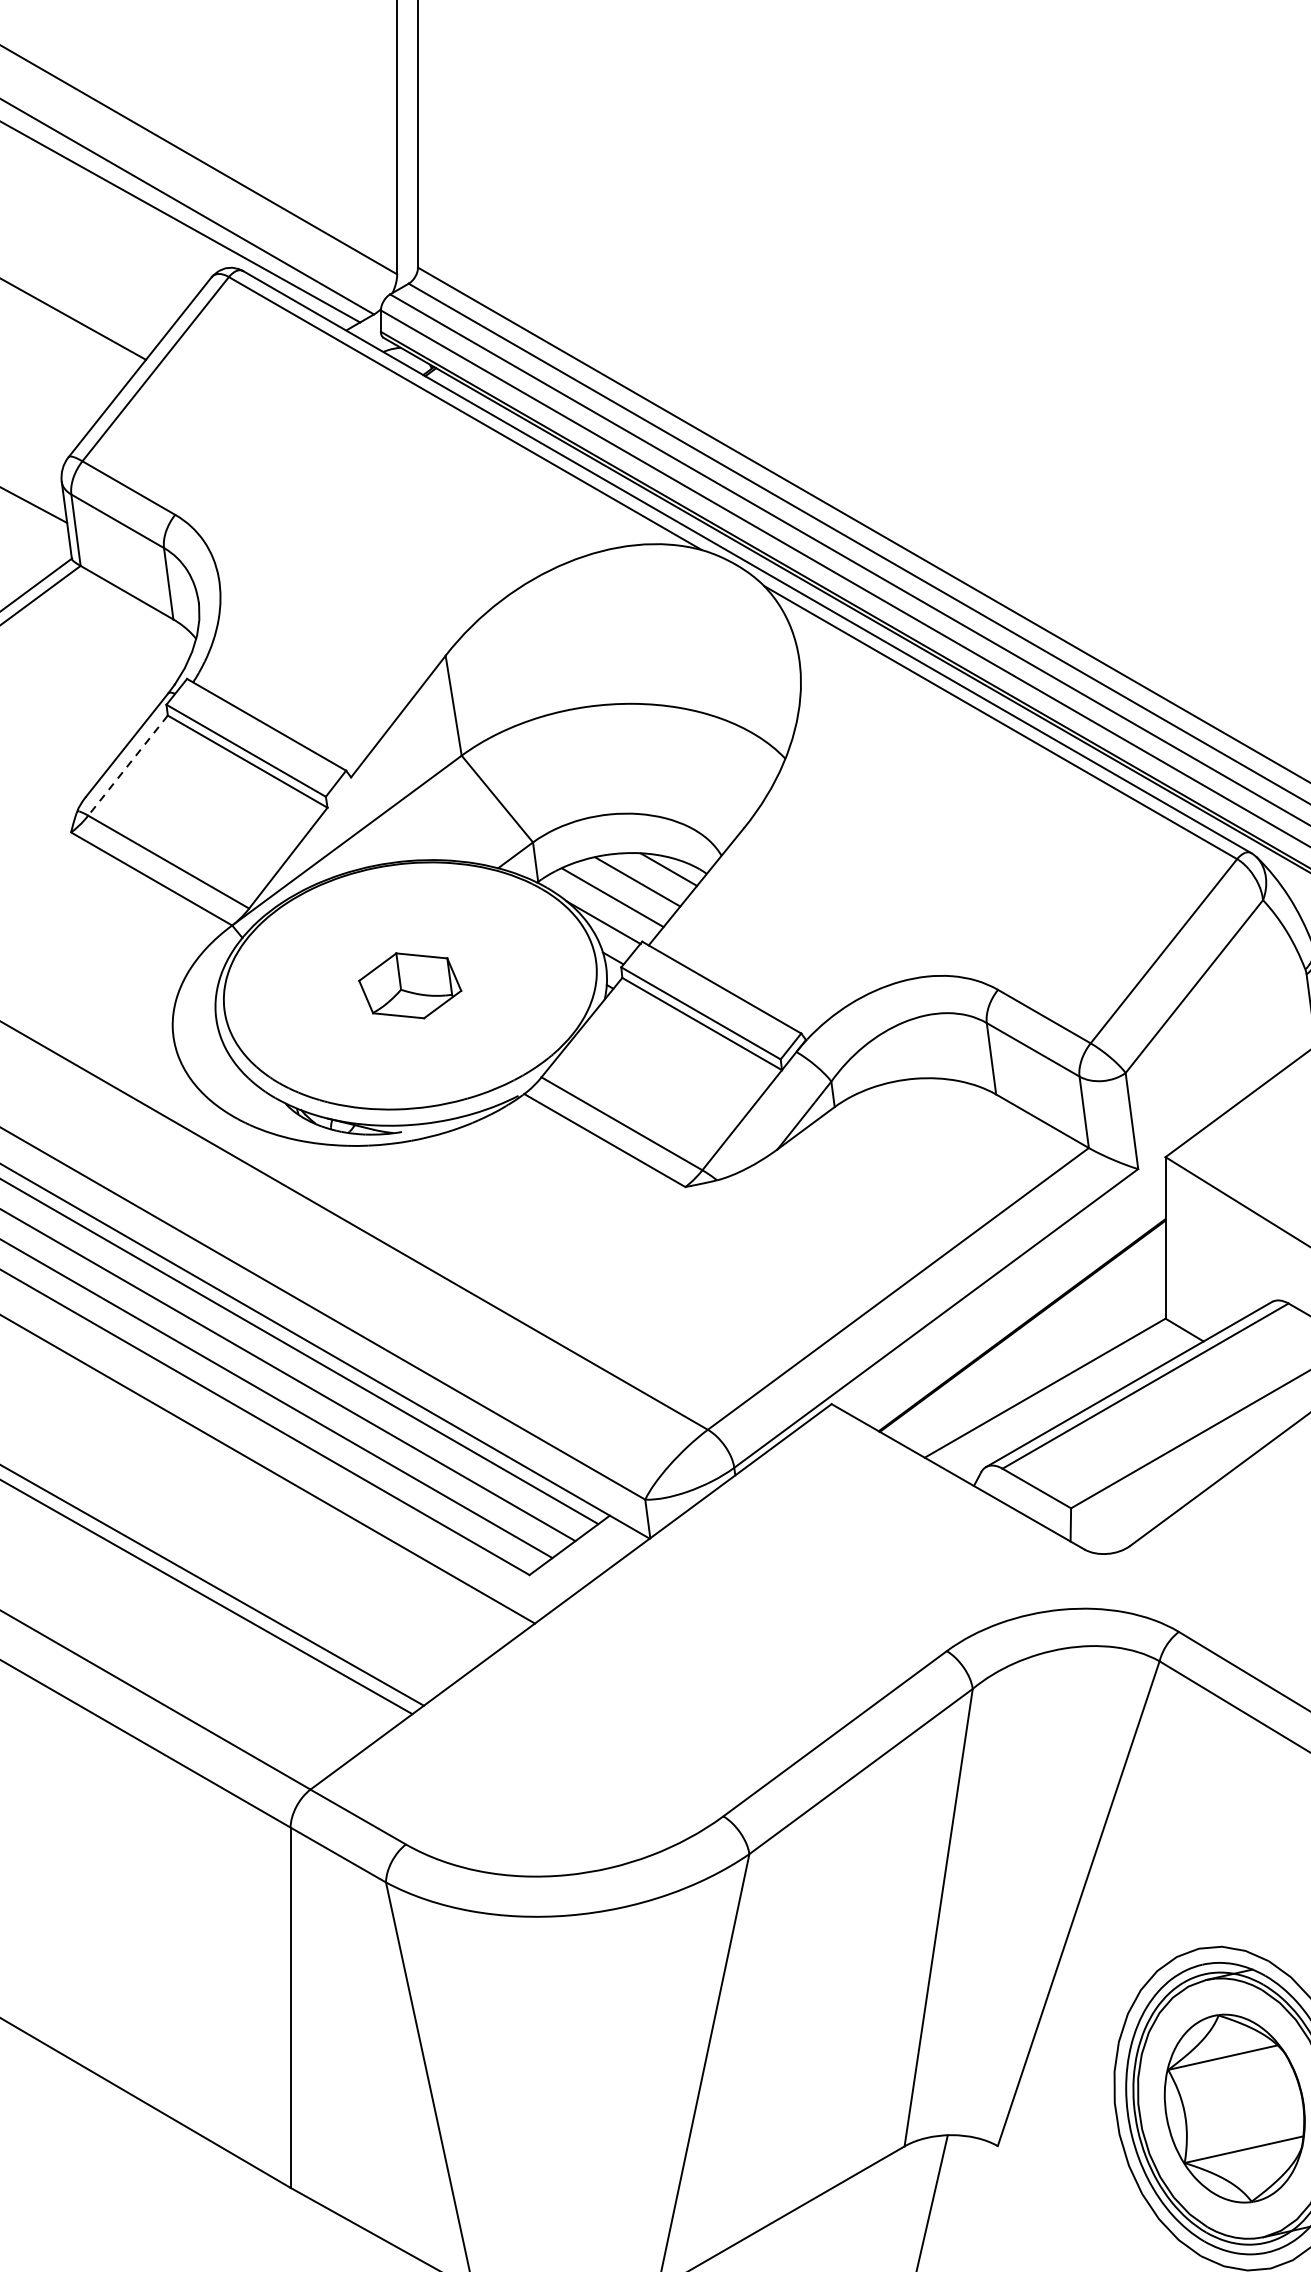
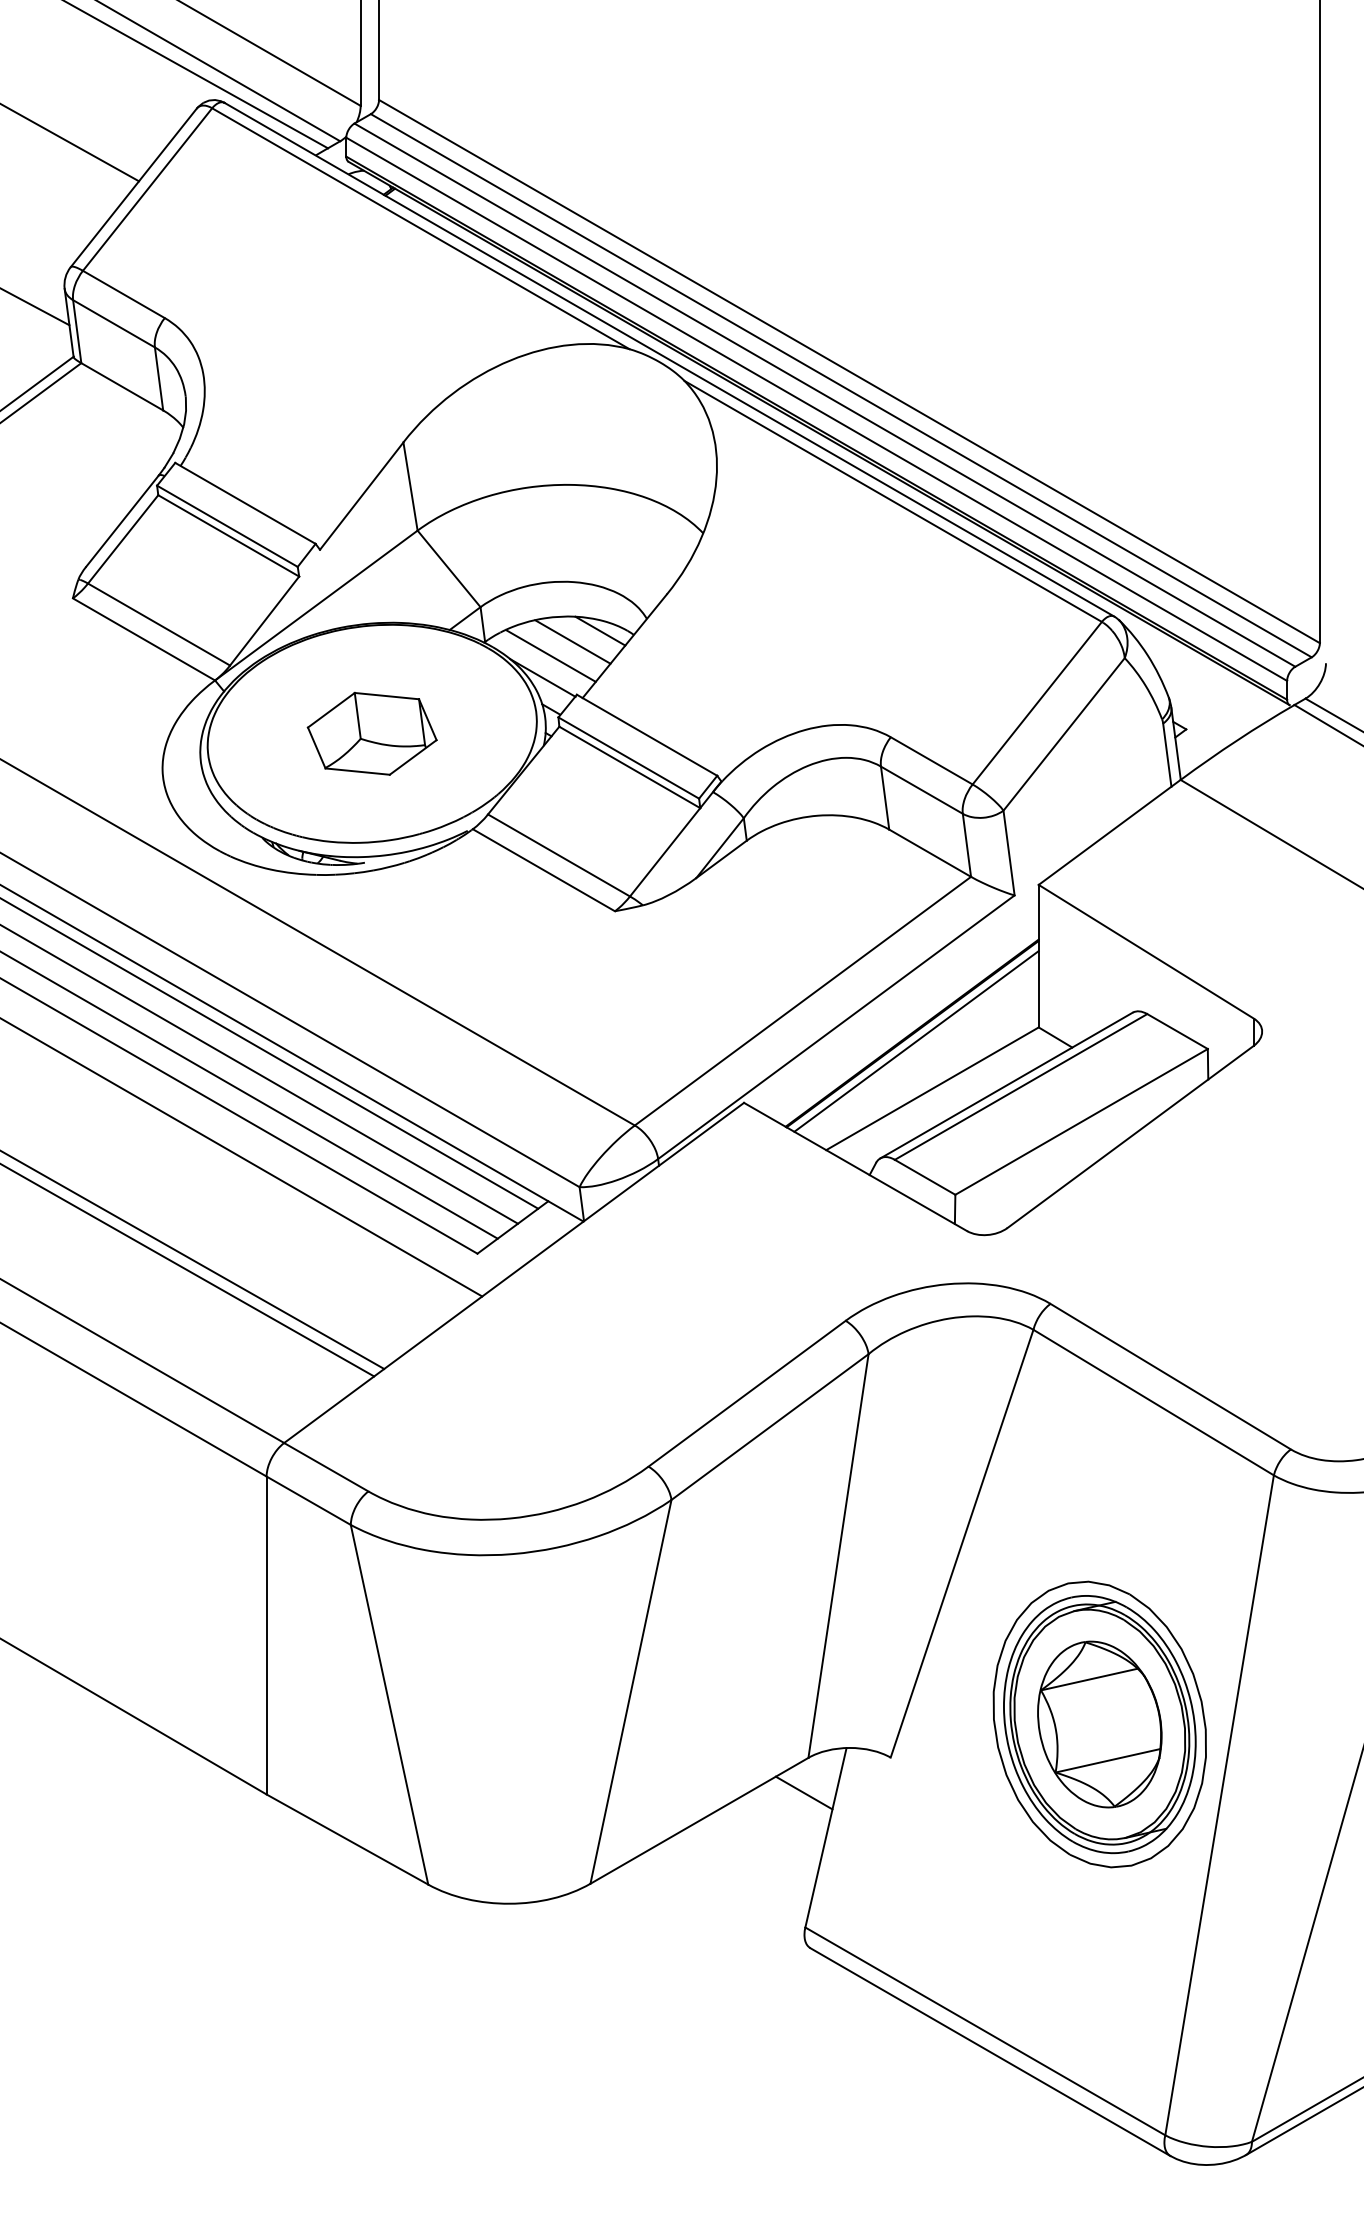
line: (127, 765) -> (122, 539), dashed -> solid
part: (409, 985) -> (371, 733), size x1.43
line: (1027, 1334) -> (916, 1041), added
line: (899, 2185) -> (803, 1792), added

